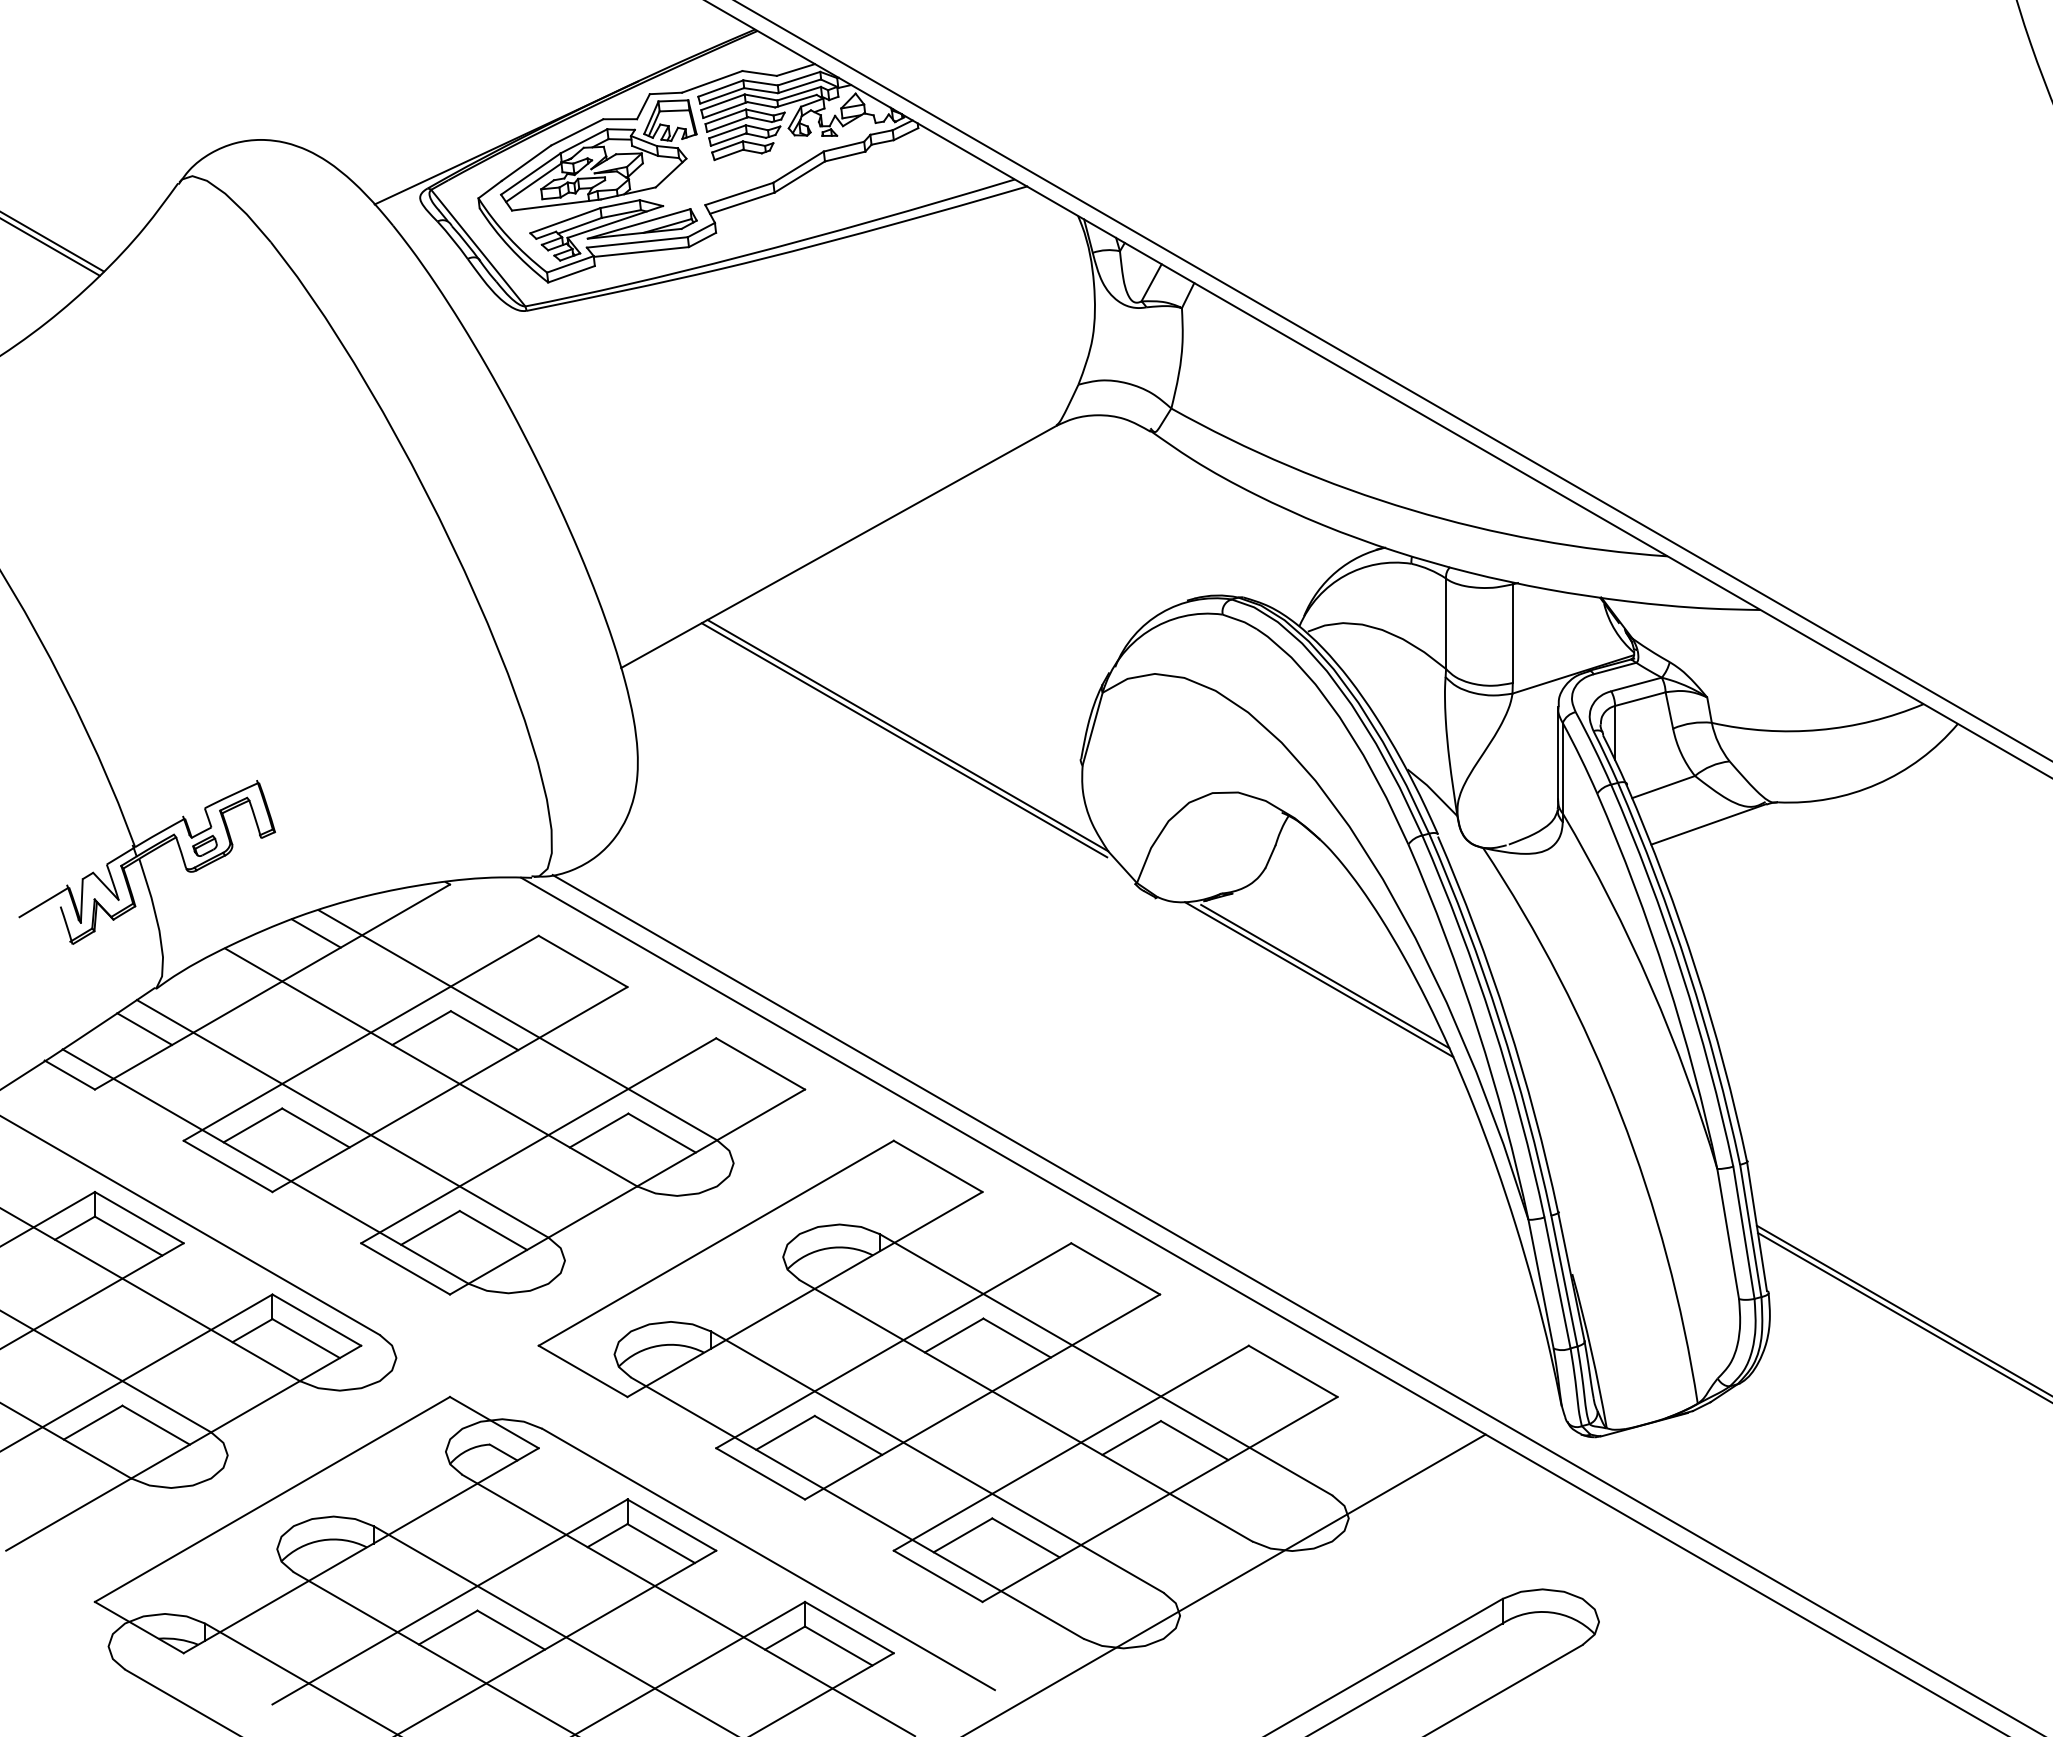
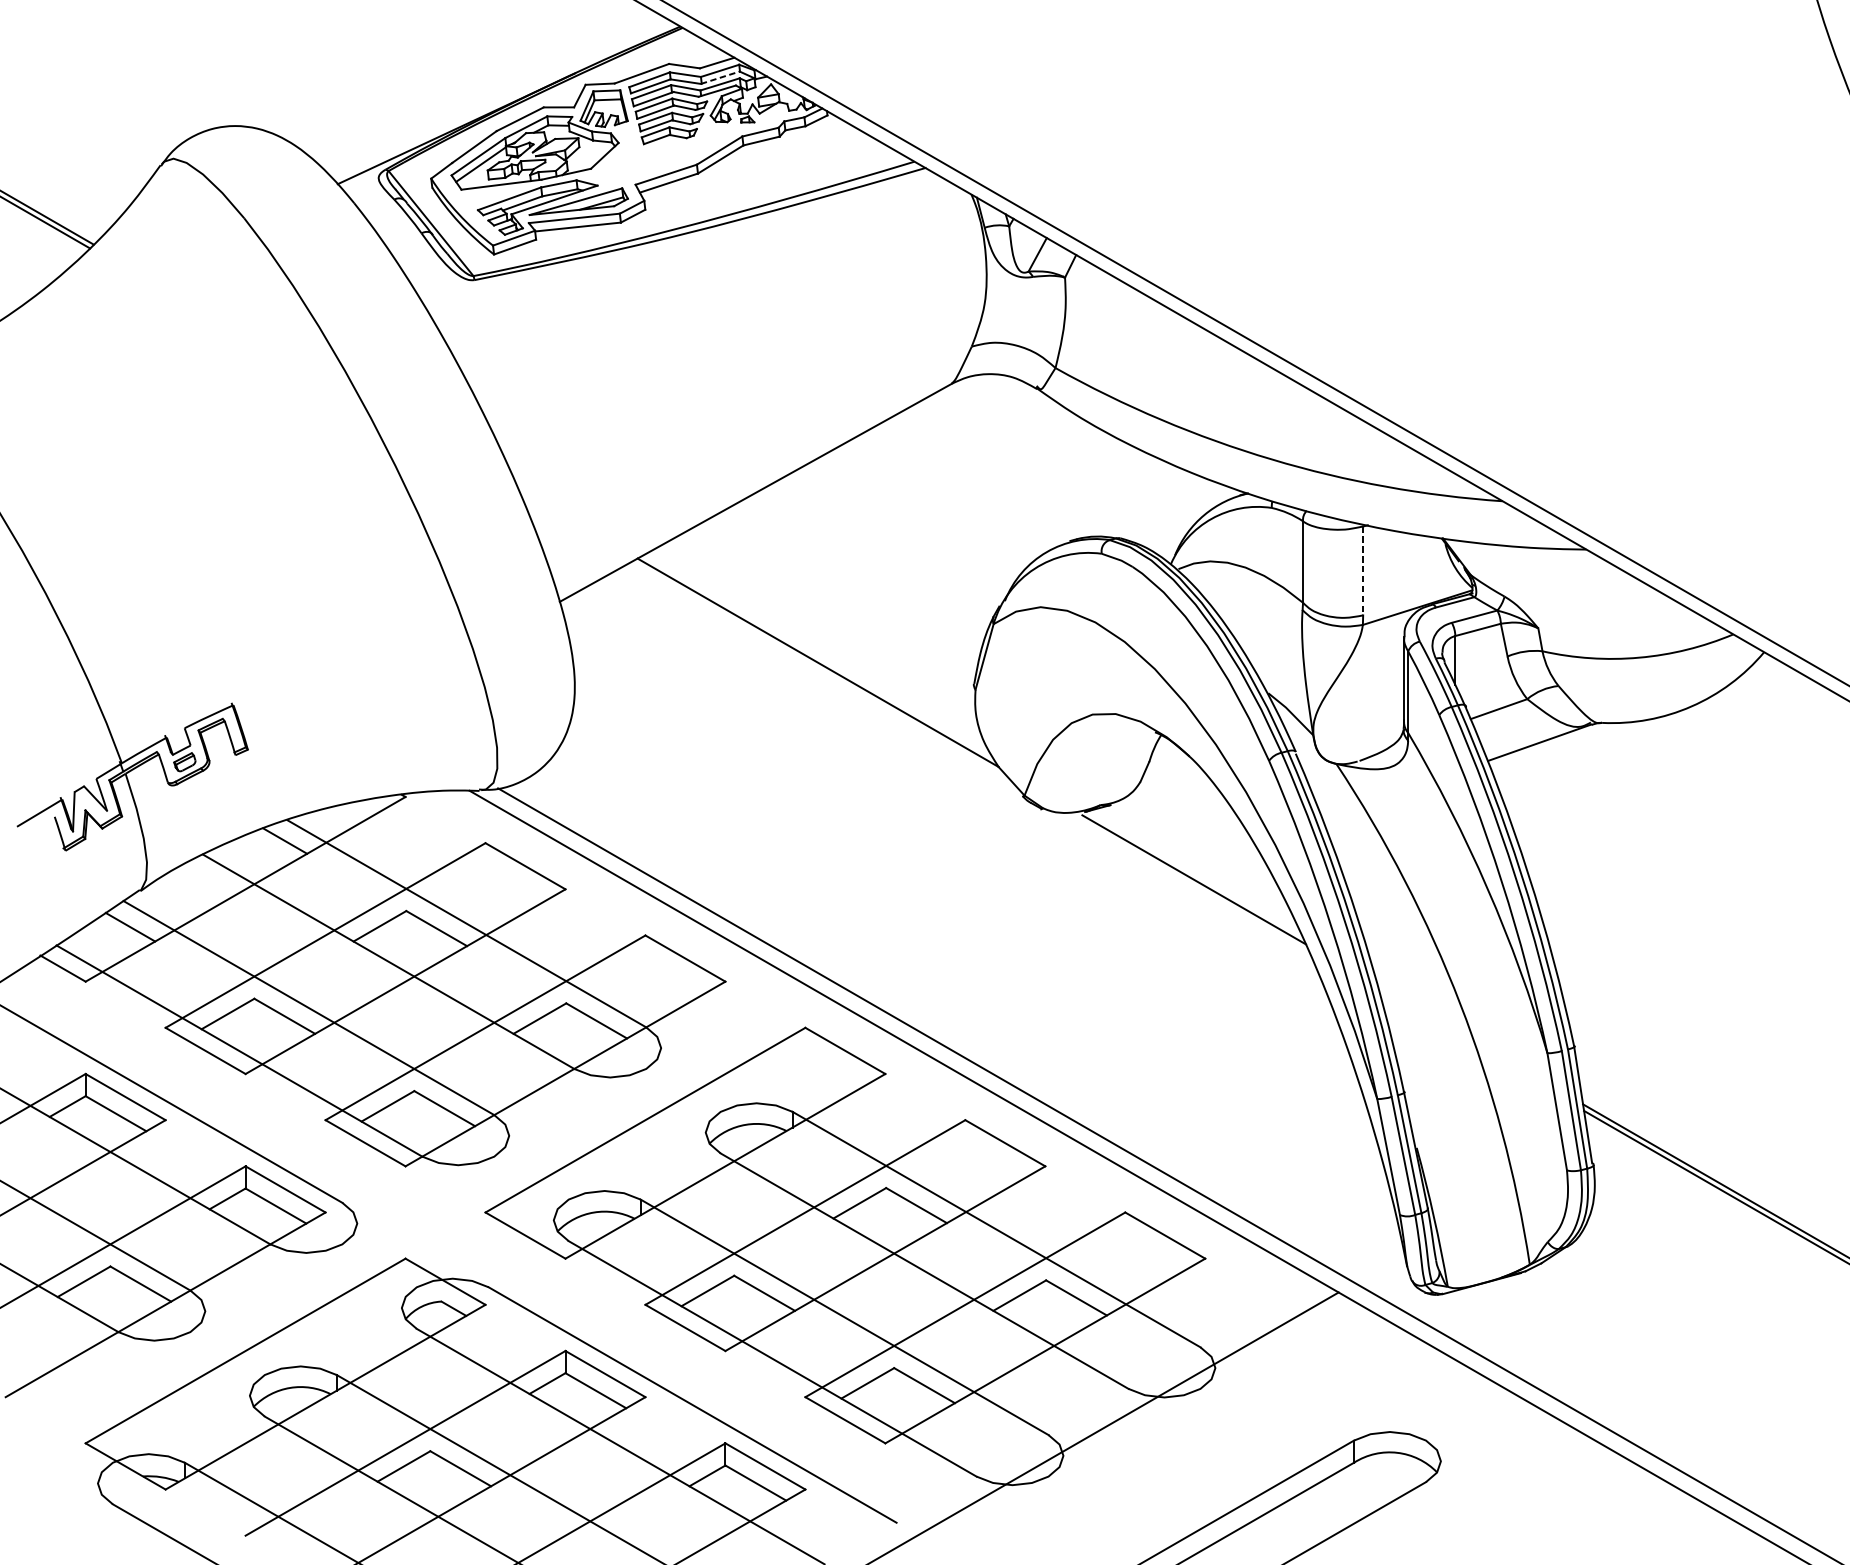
line: (799, 86) -> (720, 77), solid -> dashed
line: (1512, 634) -> (1362, 571), solid -> dashed
line: (904, 740) -> (815, 667), removed
line: (1319, 979) -> (1188, 882), removed

